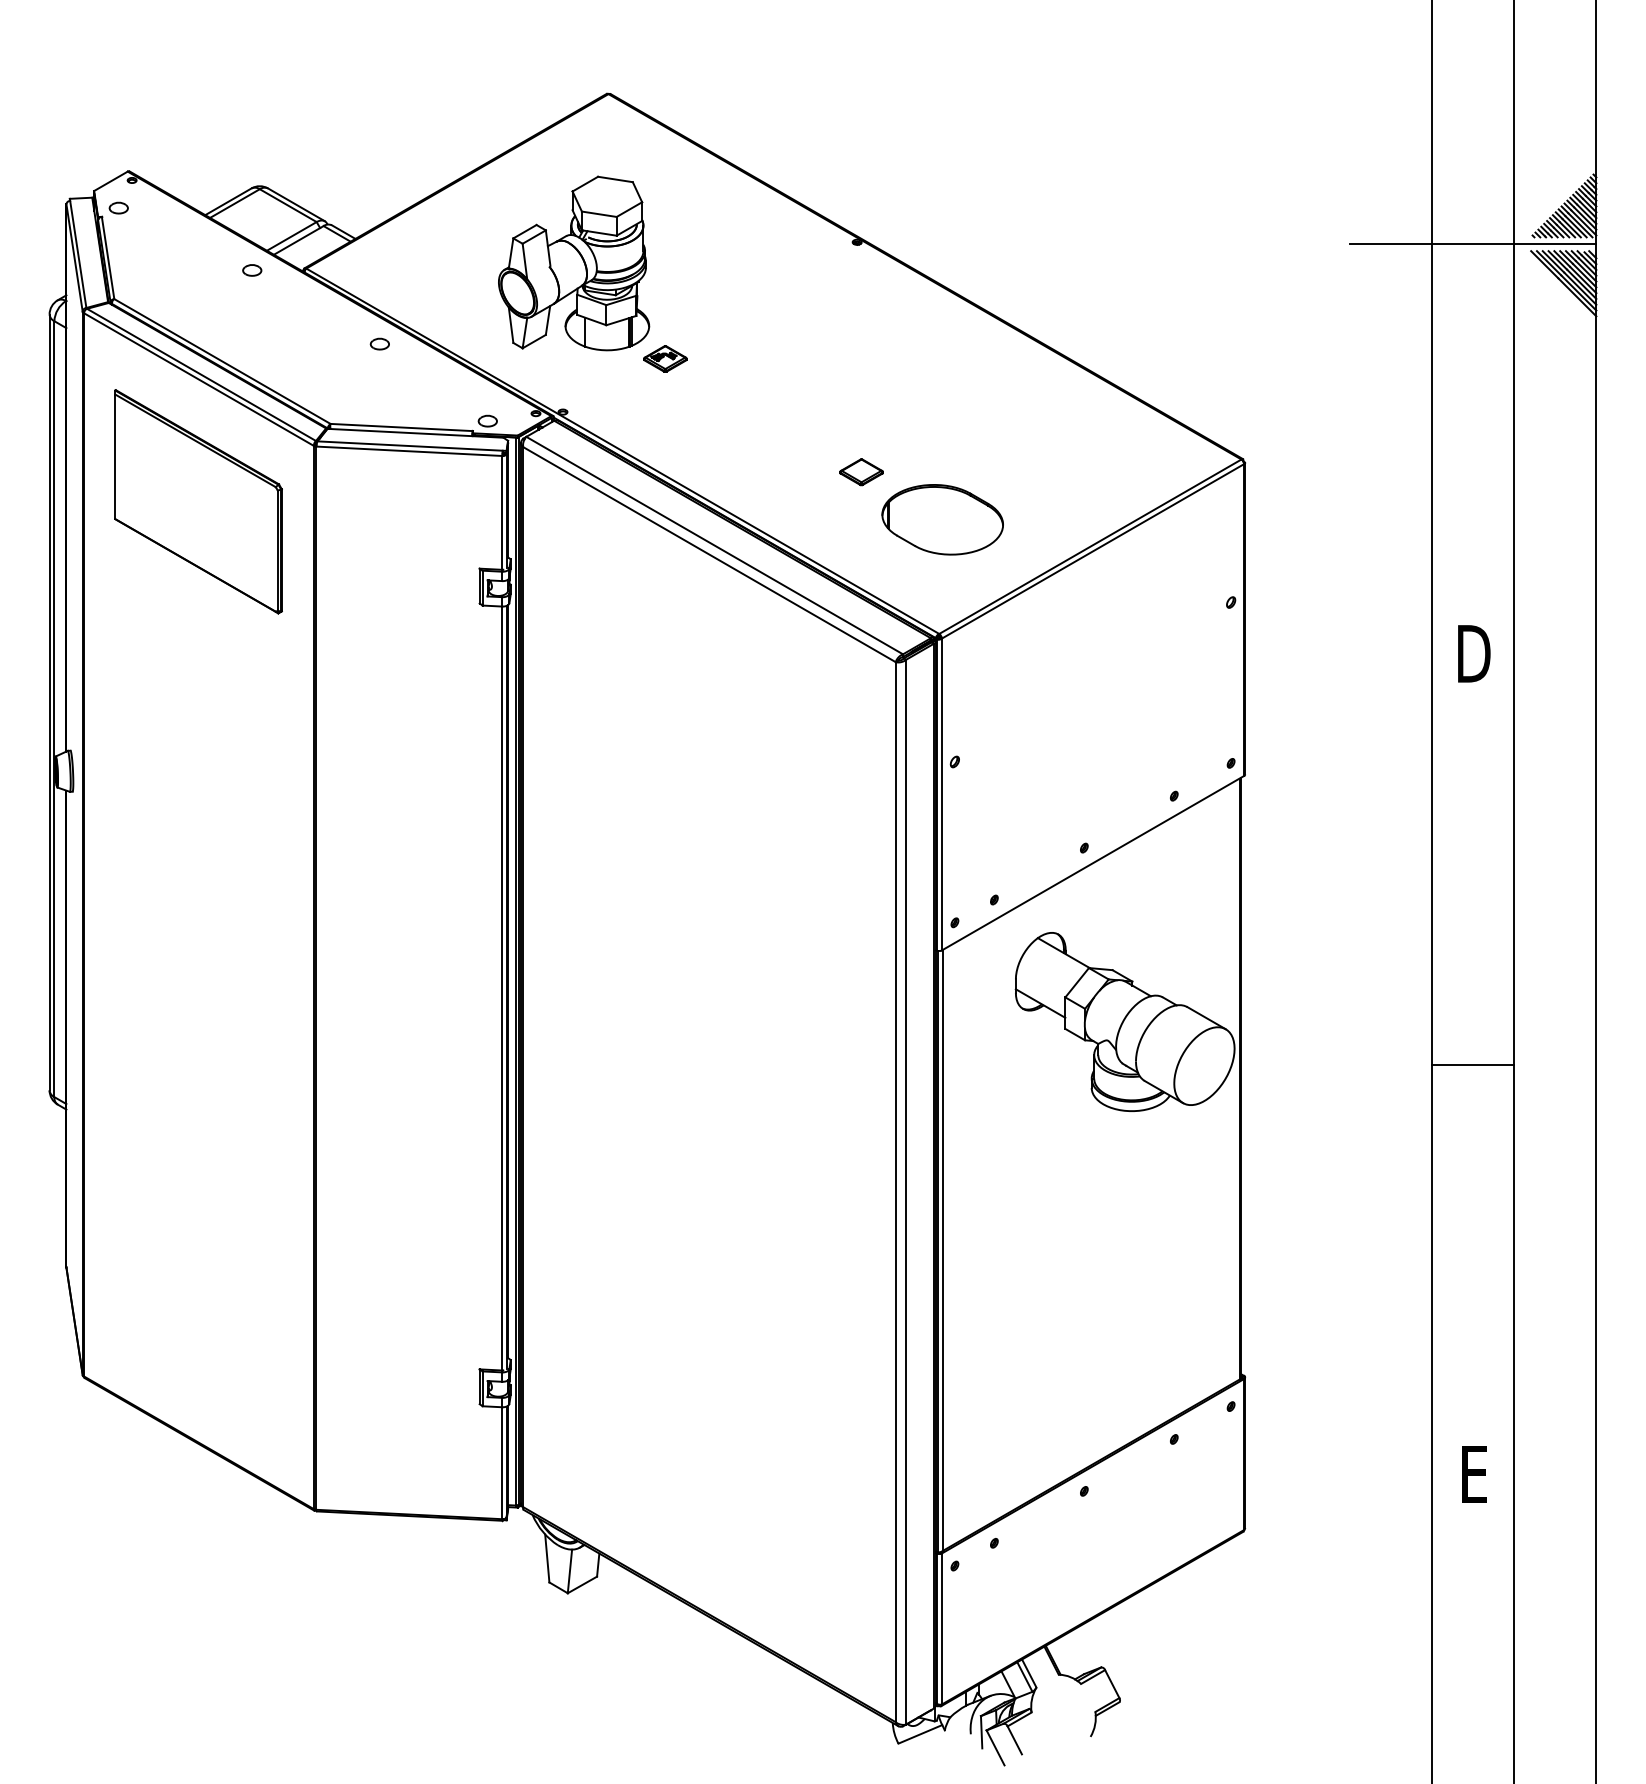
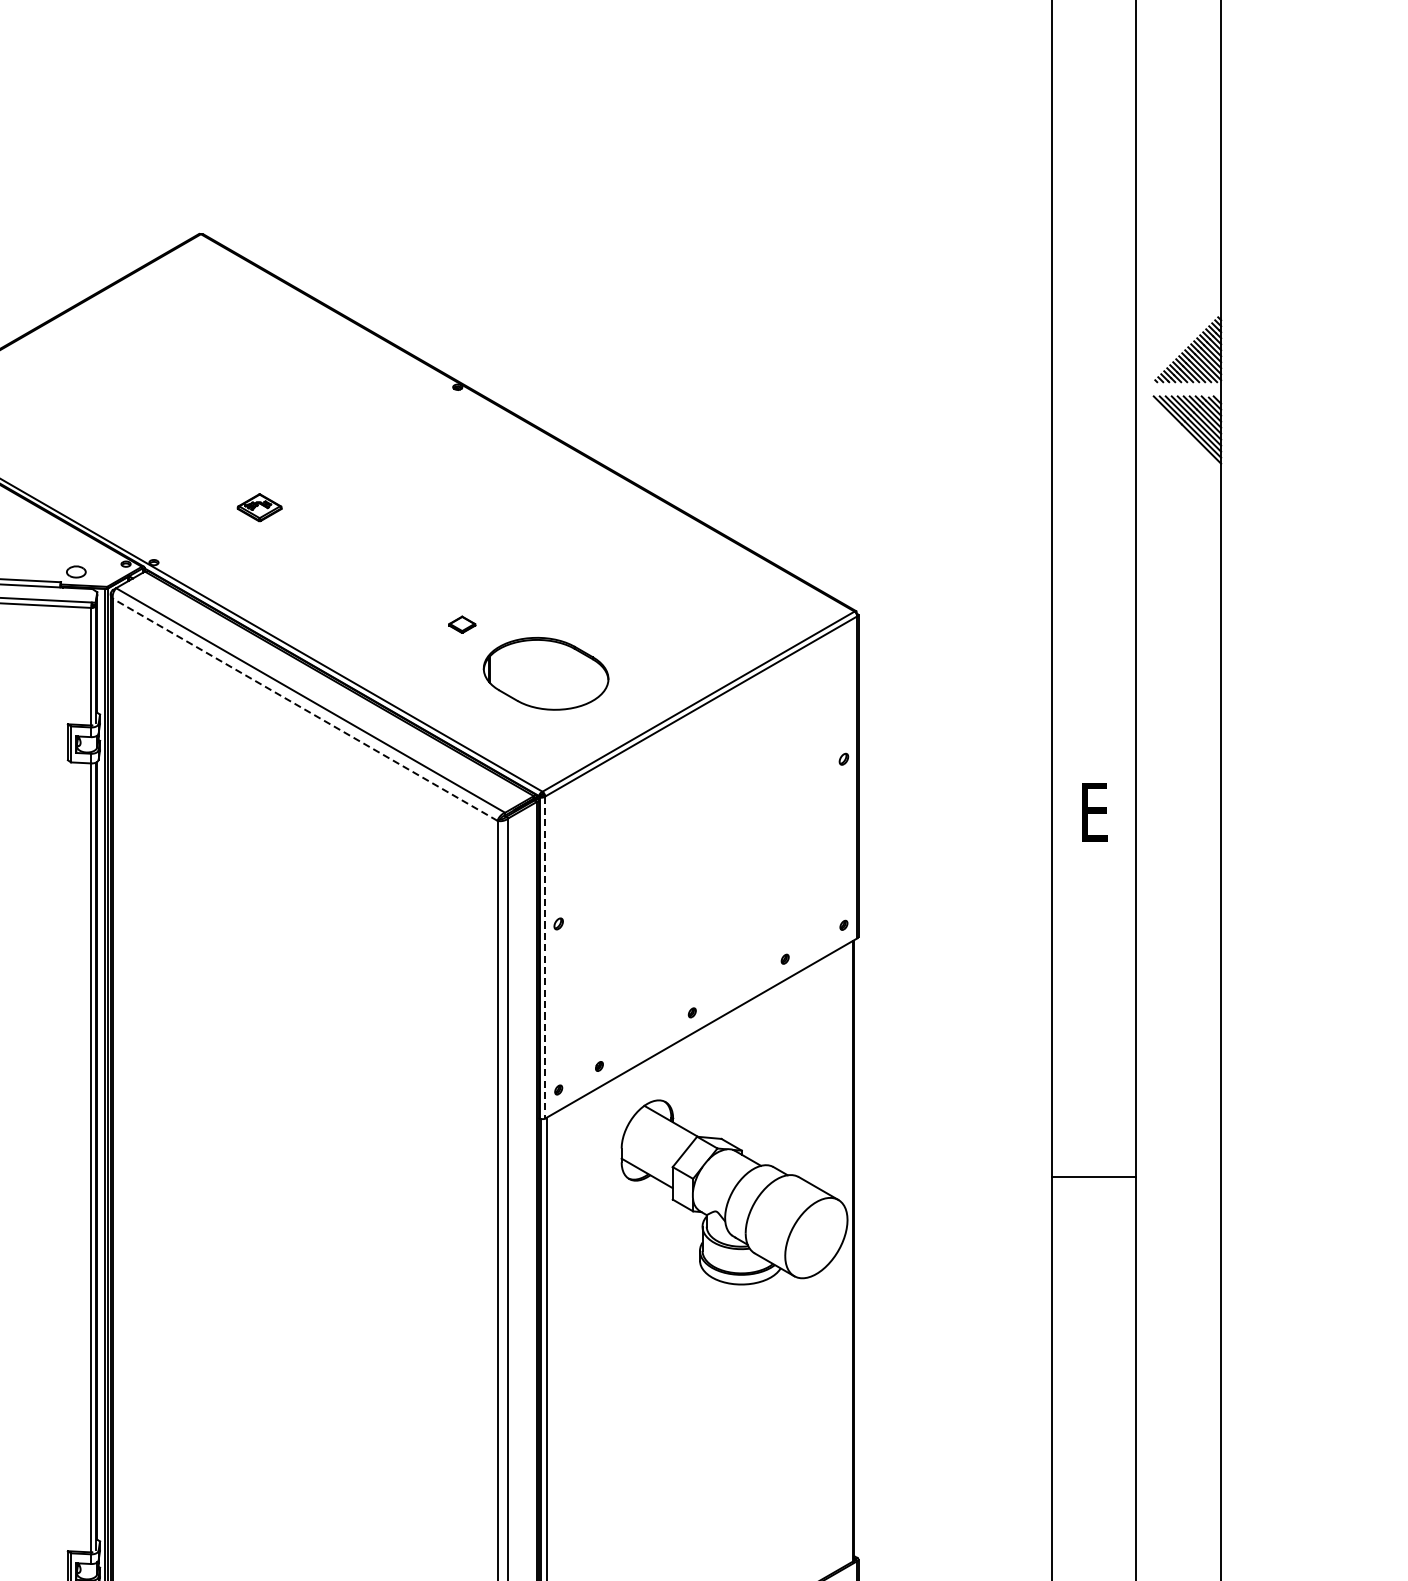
line: (1473, 244) -> (1094, 389), removed
part: (574, 263) -> (165, 409), removed
part: (861, 472) -> (462, 624), size x0.6
line: (709, 554) -> (305, 709), solid -> dashed
text: (1474, 653) -> (1095, 811), D -> E
line: (941, 794) -> (544, 957), solid -> dashed
line: (1473, 1064) -> (1094, 1176), moved

